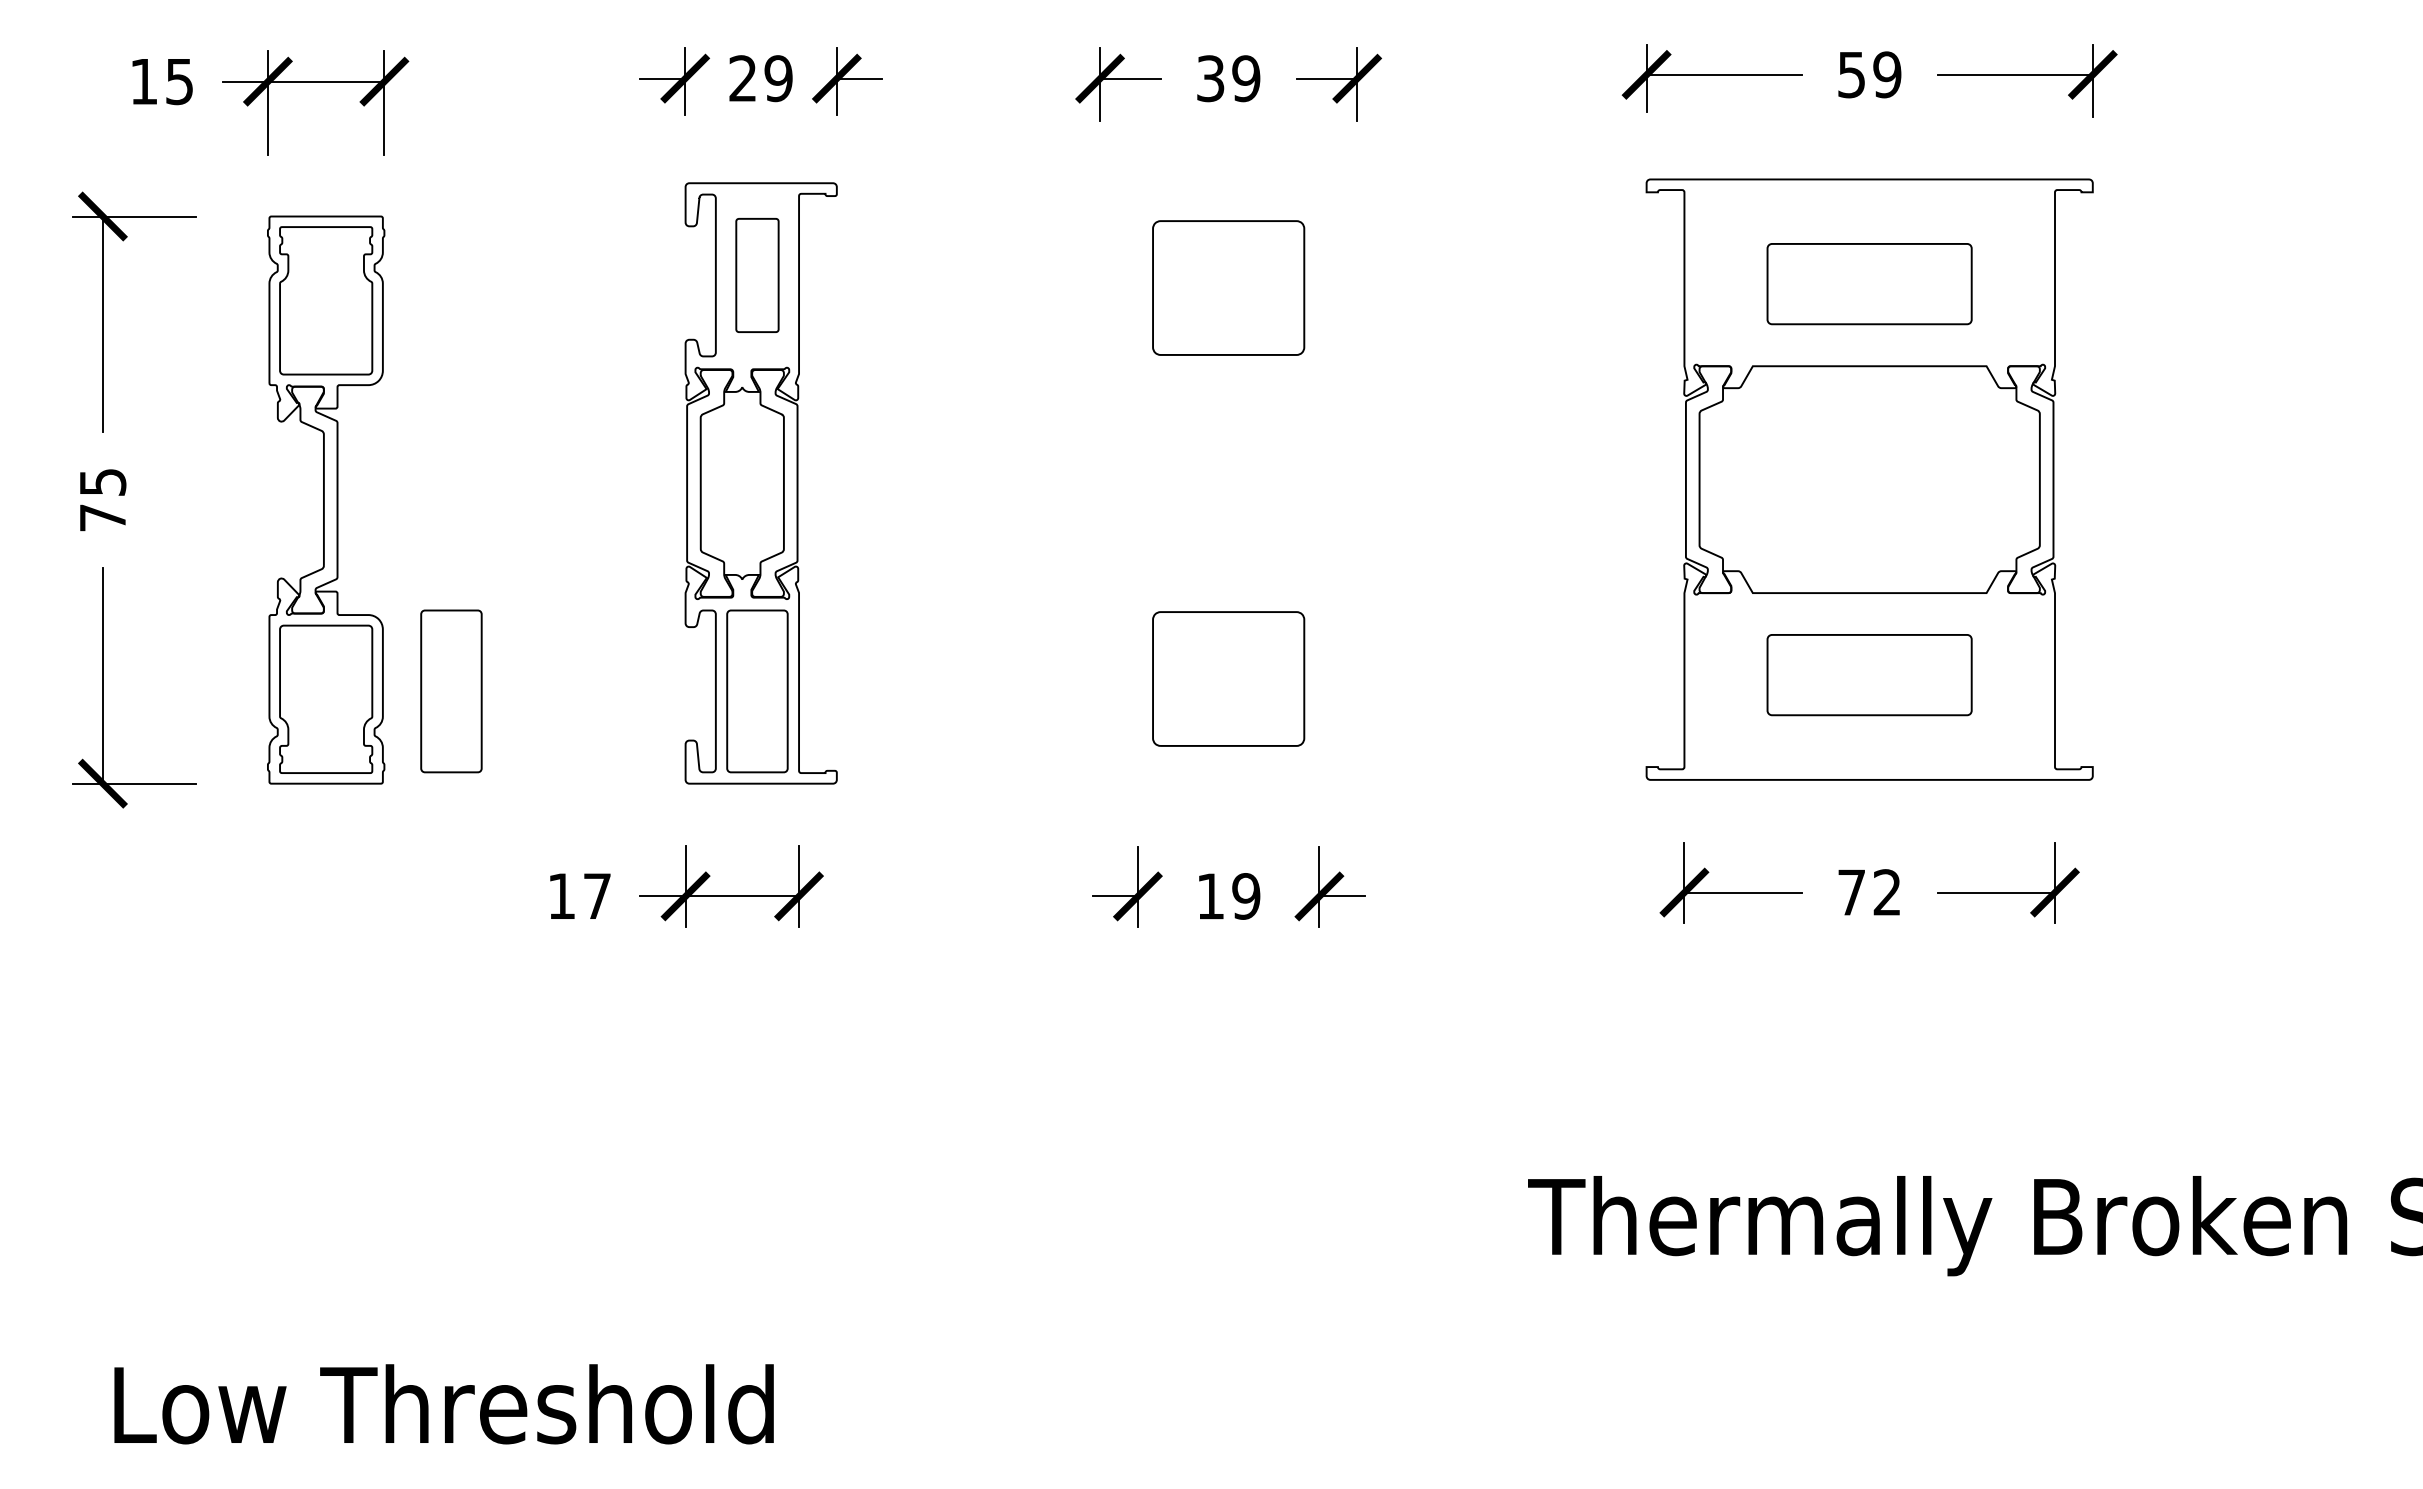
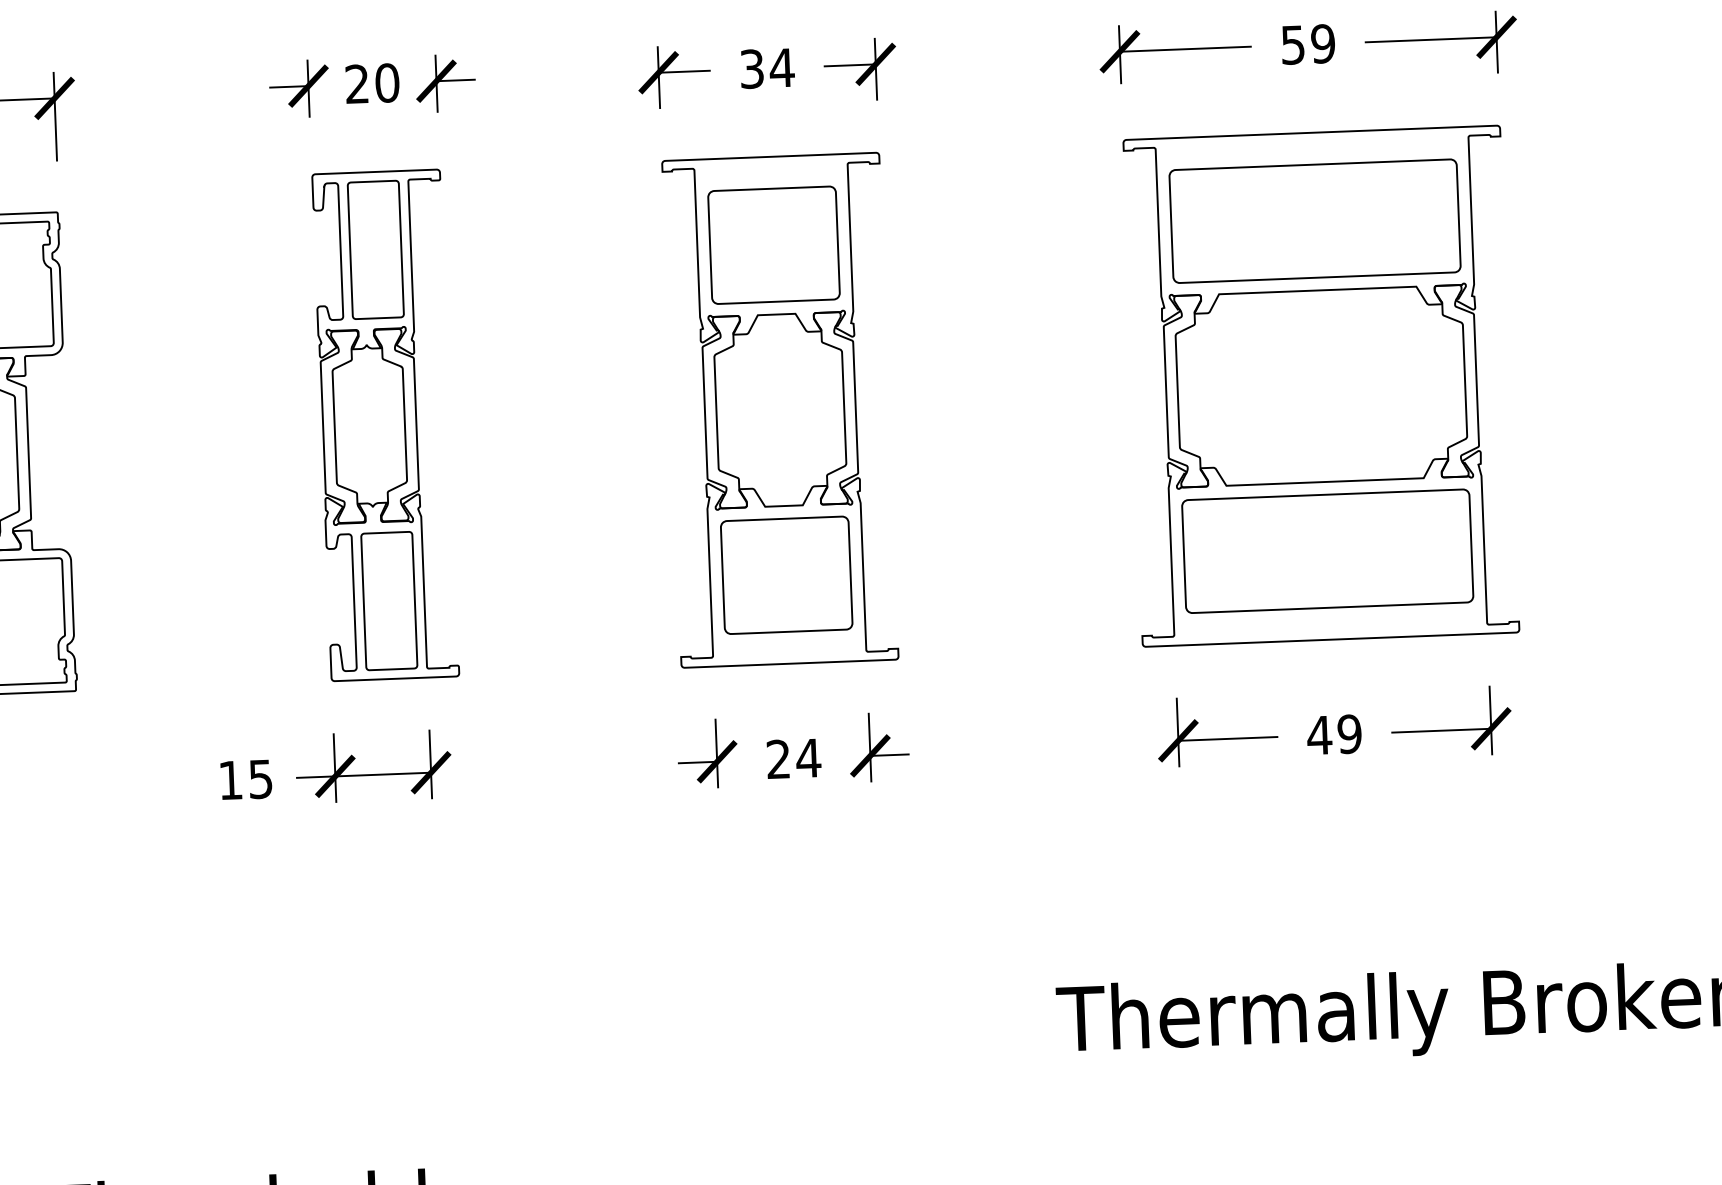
text: (778, 78) -> (387, 82), 29 -> 20
text: (1246, 78) -> (782, 67), 39 -> 34
part: (757, 275) -> (375, 249), size x1.43
part: (1869, 283) -> (1314, 220), size x1.67
part: (1228, 483) -> (780, 410), added
part: (1869, 674) -> (1327, 550), size x1.67
part: (451, 691) -> (131, 611), removed
text: (1868, 892) -> (1333, 734), 72 -> 49
text: (597, 896) -> (260, 779), 17 -> 15
text: (1229, 896) -> (794, 758), 19 -> 24

